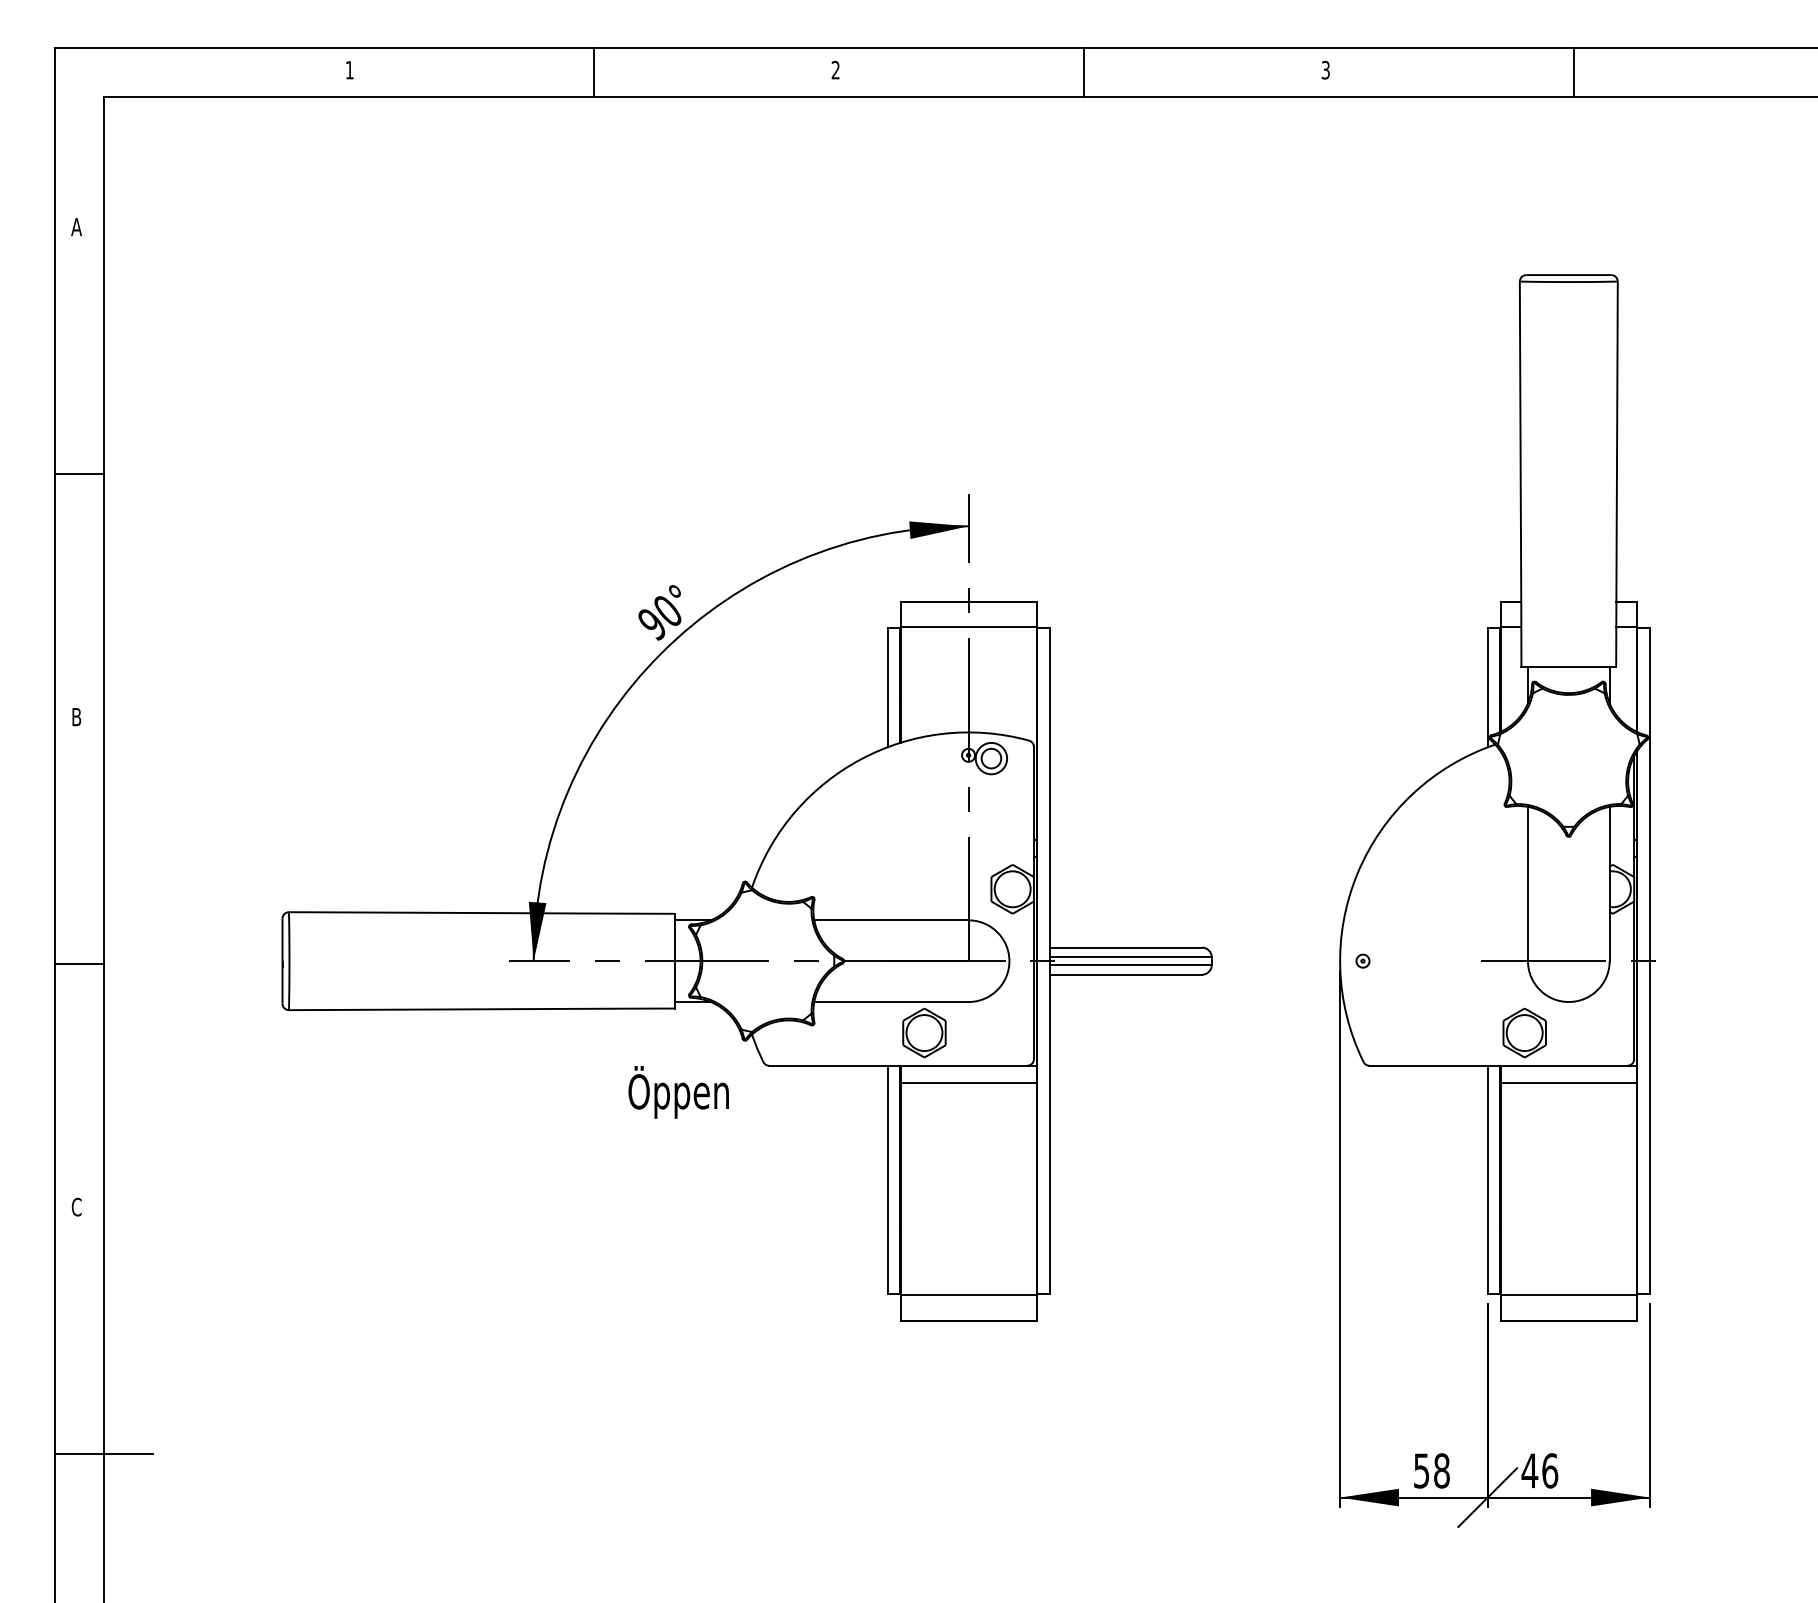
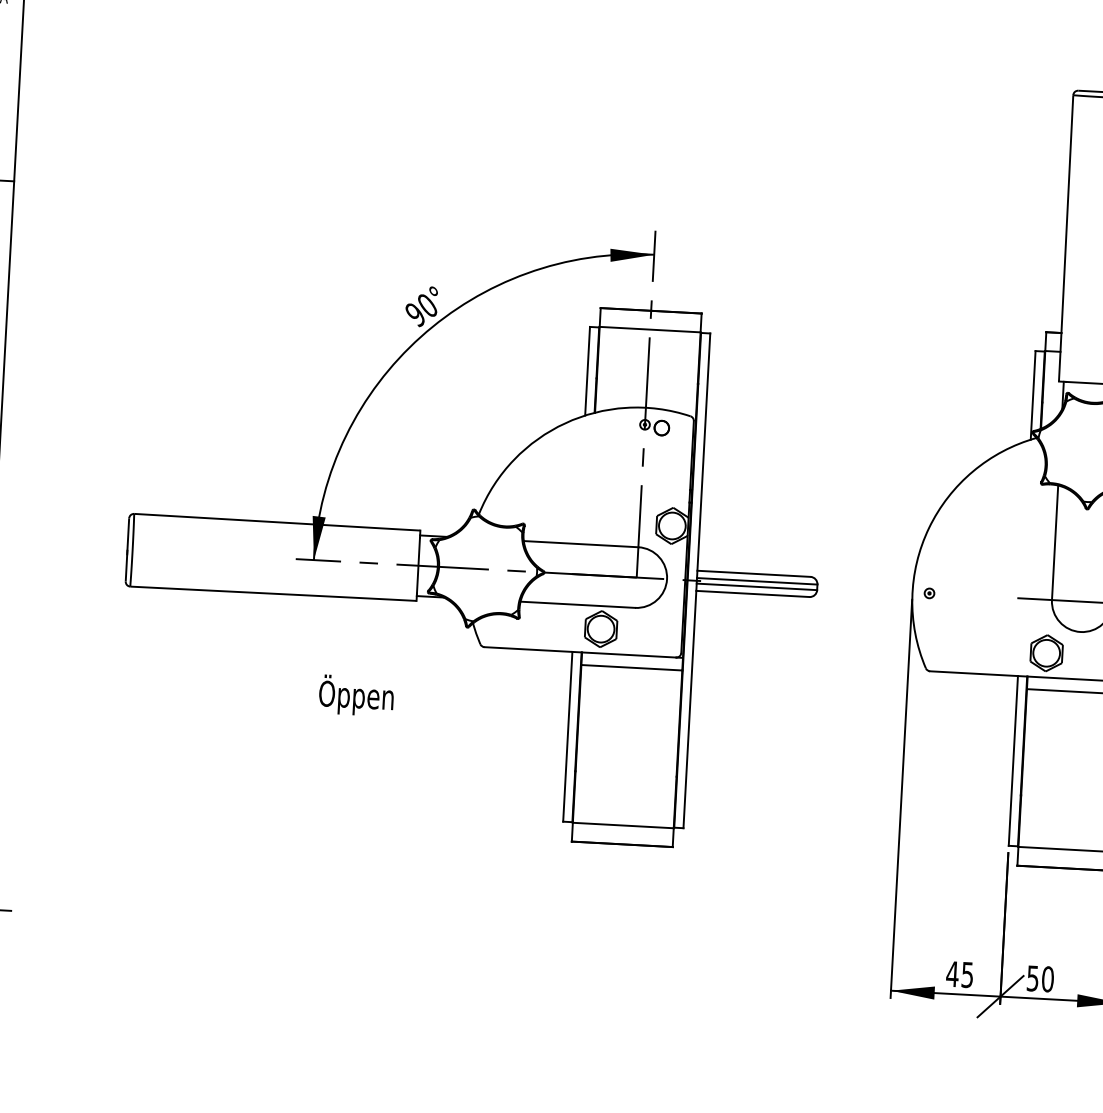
circle: (991, 758) -> (661, 428), size x0.62
text: (678, 1092) -> (356, 695), moved
text: (1431, 1470) -> (959, 974), 58 -> 45
text: (1539, 1470) -> (1040, 978), 46 -> 50

